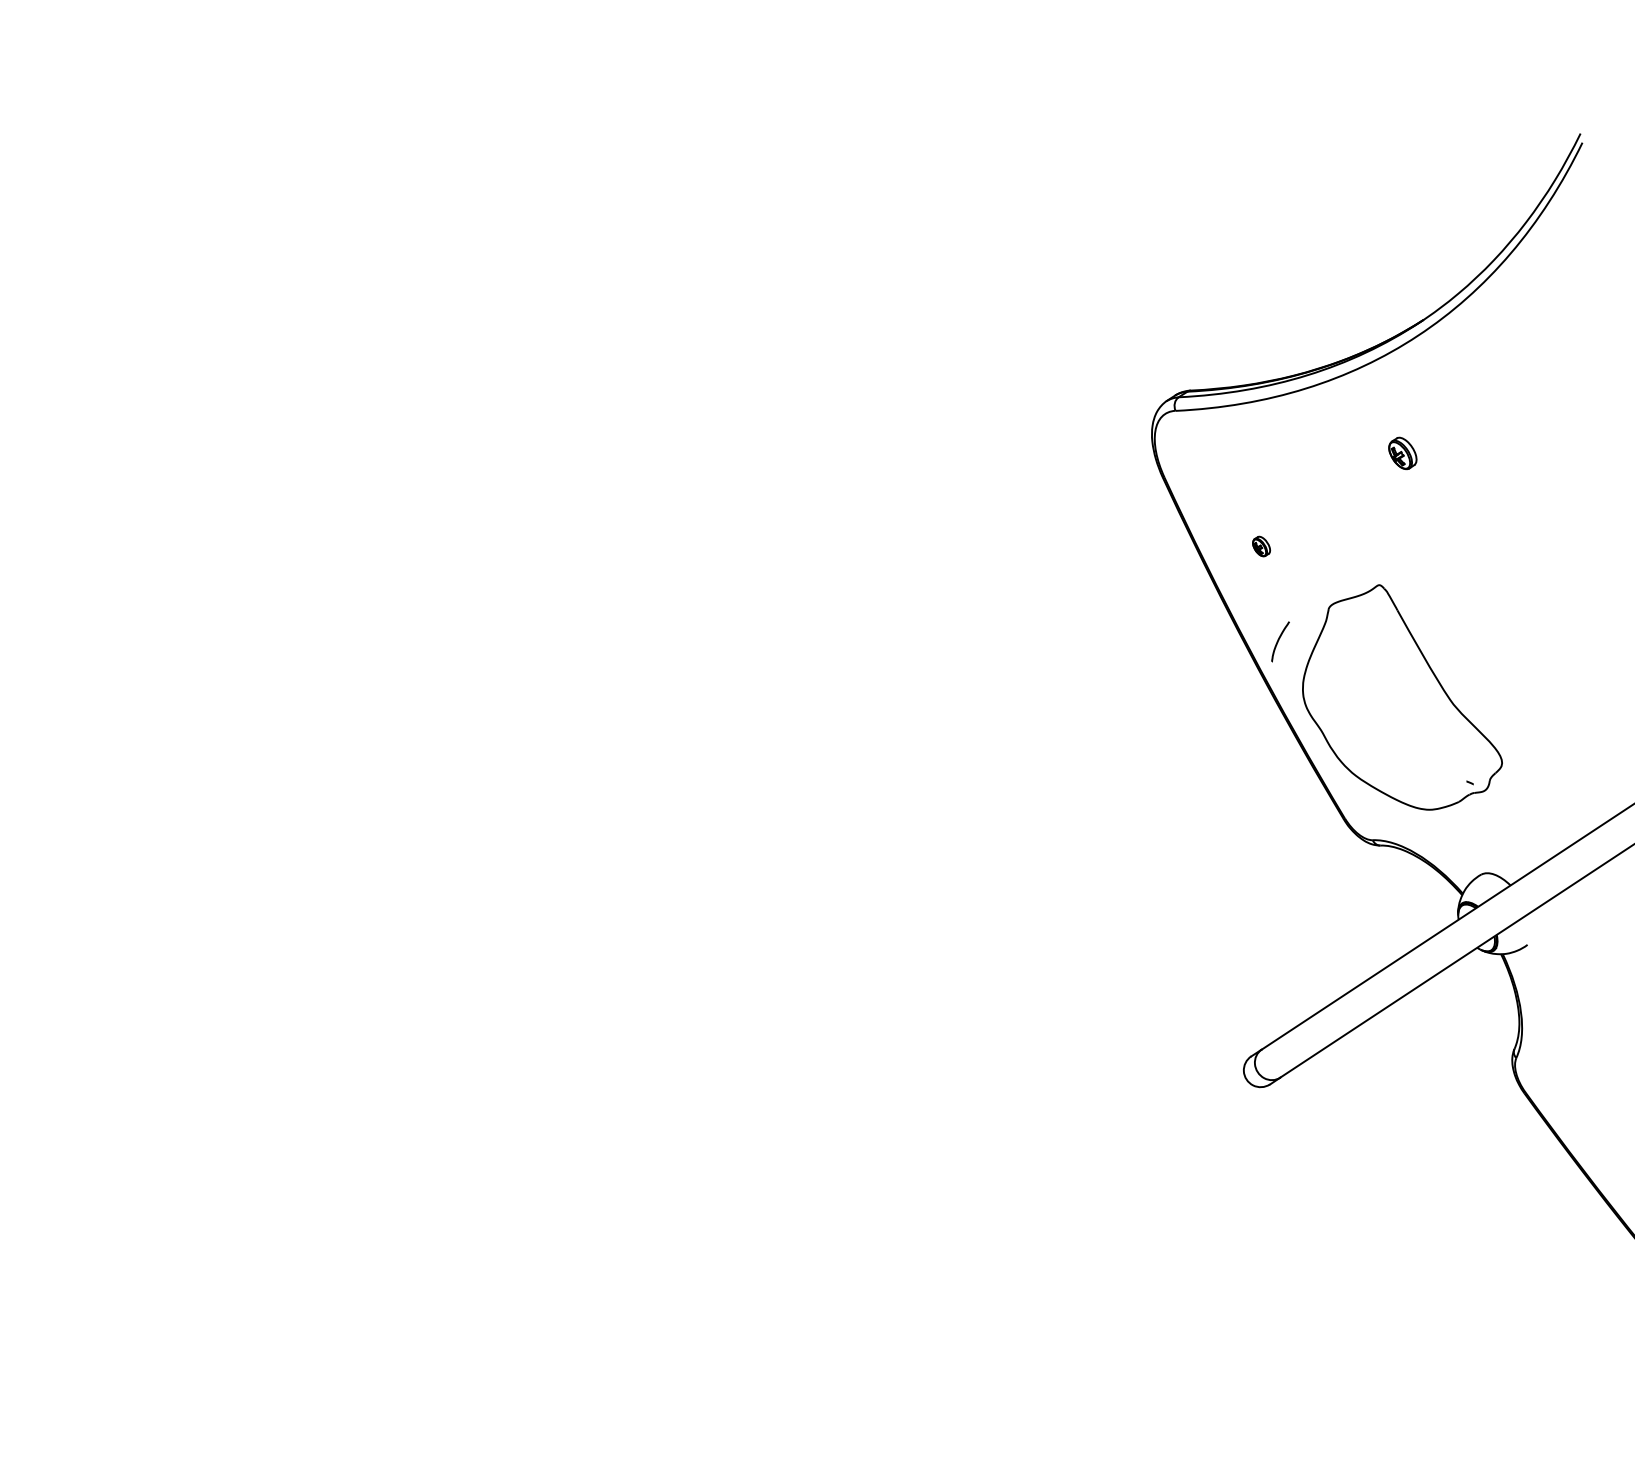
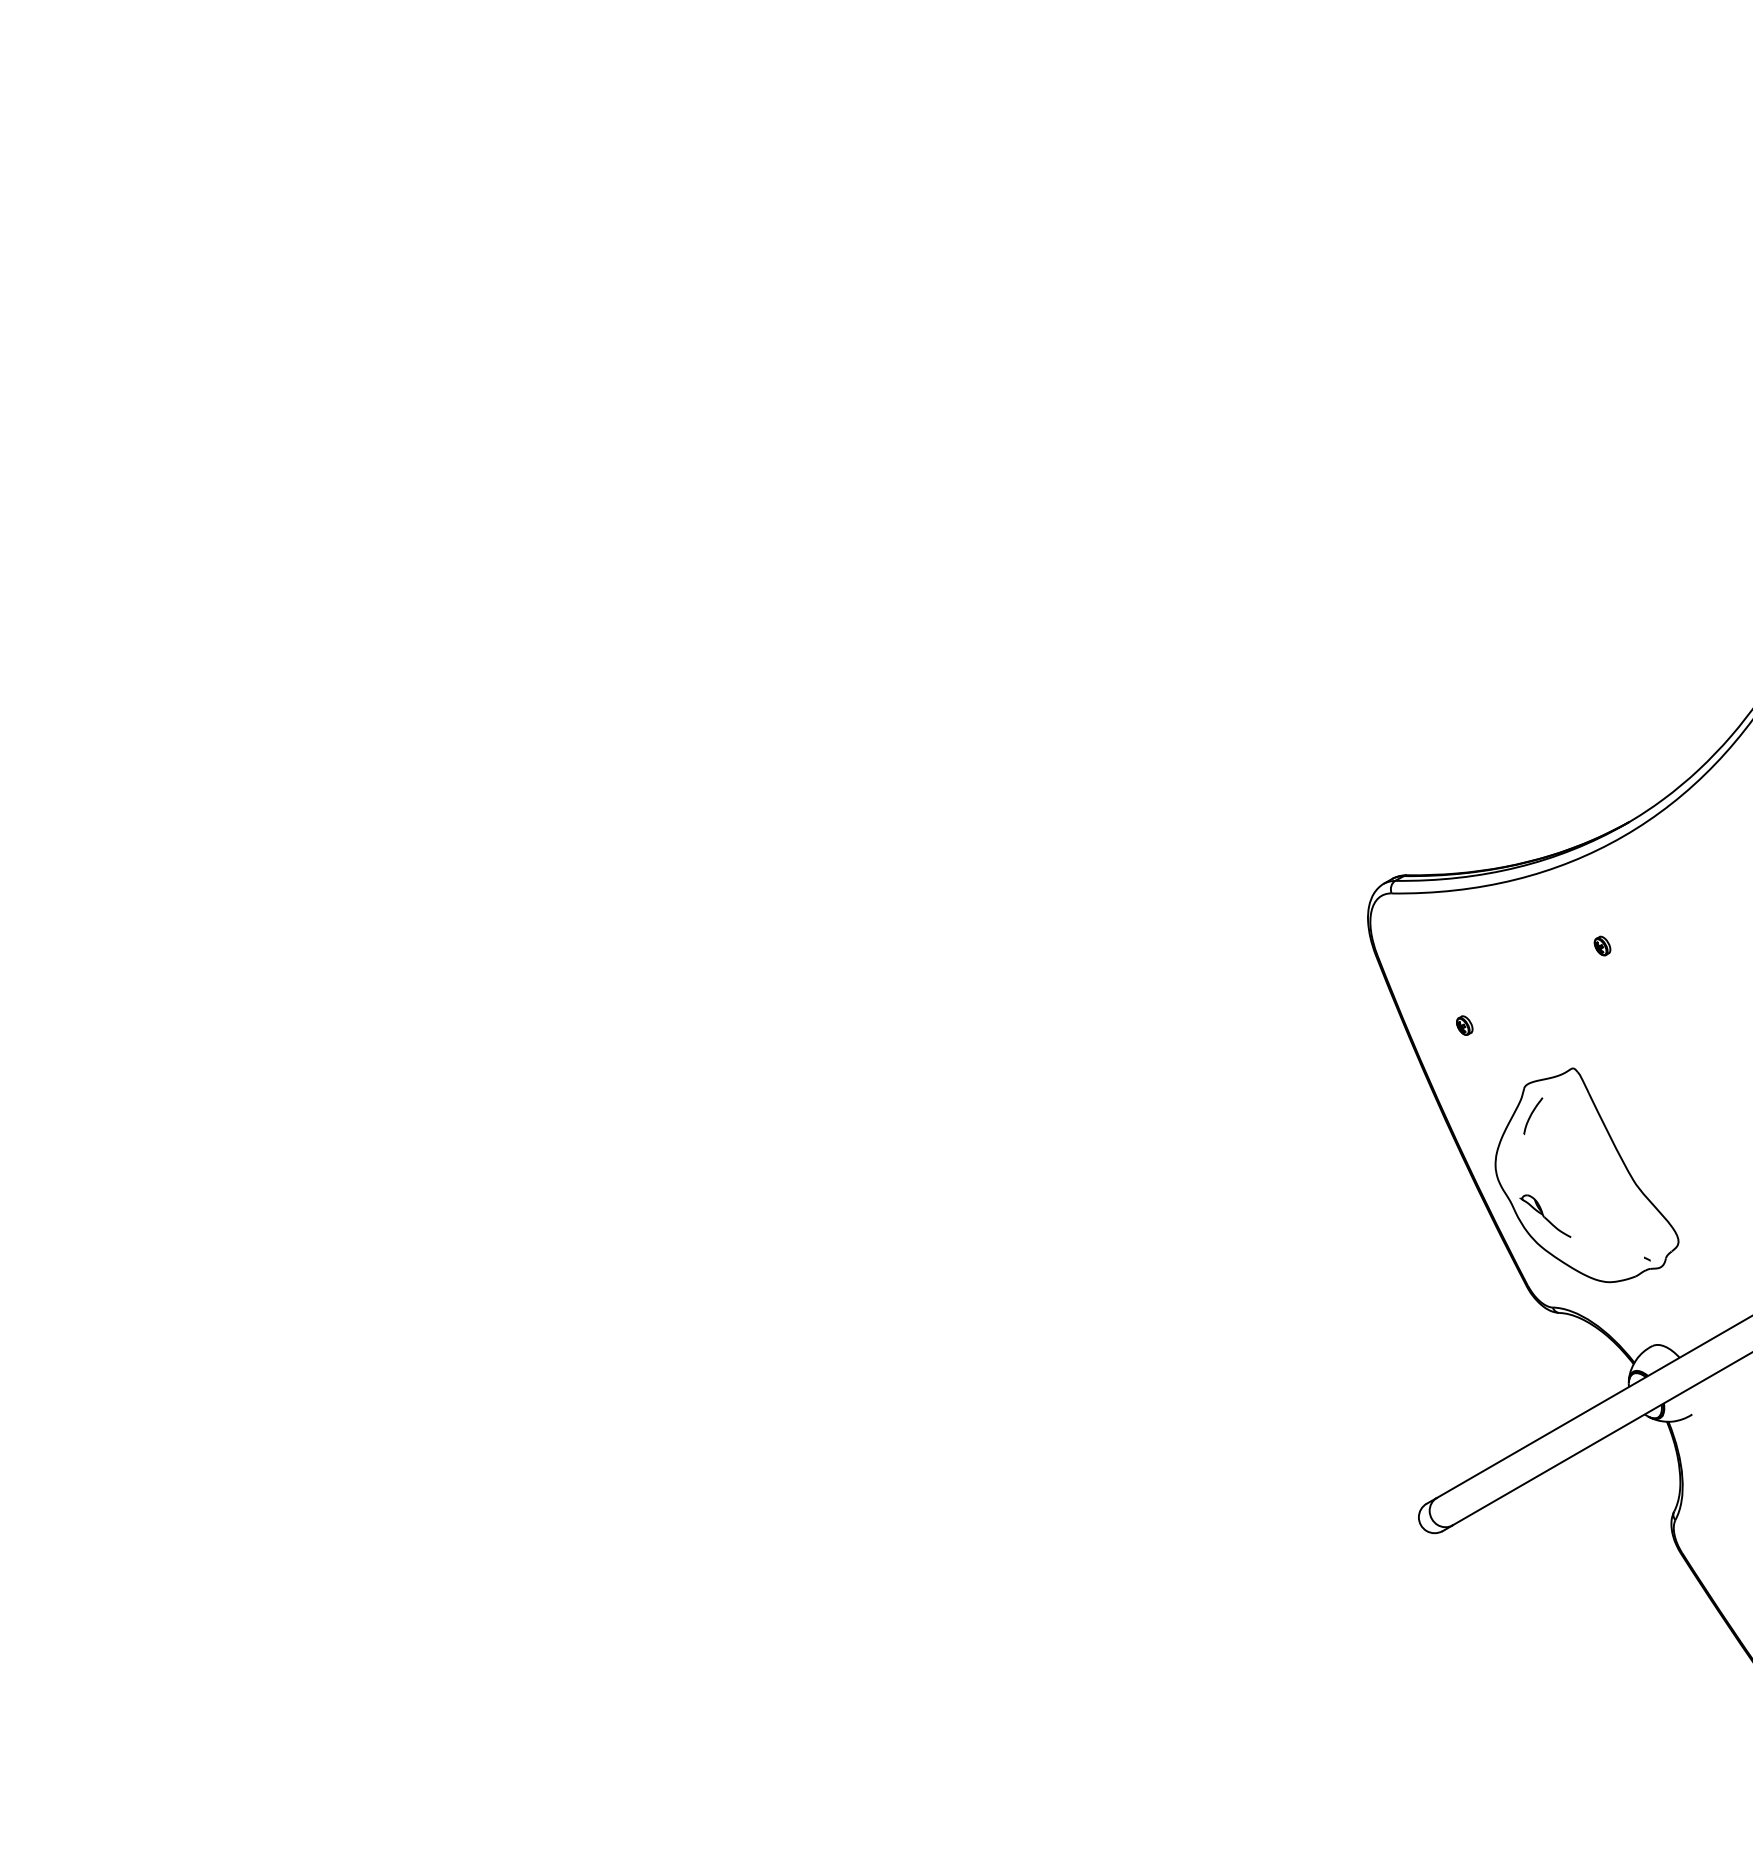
part: (1402, 452) -> (1602, 945), size x0.62
curve: (1279, 640) -> (1532, 1114), moved
part: (1359, 742) -> (1545, 1215), added

